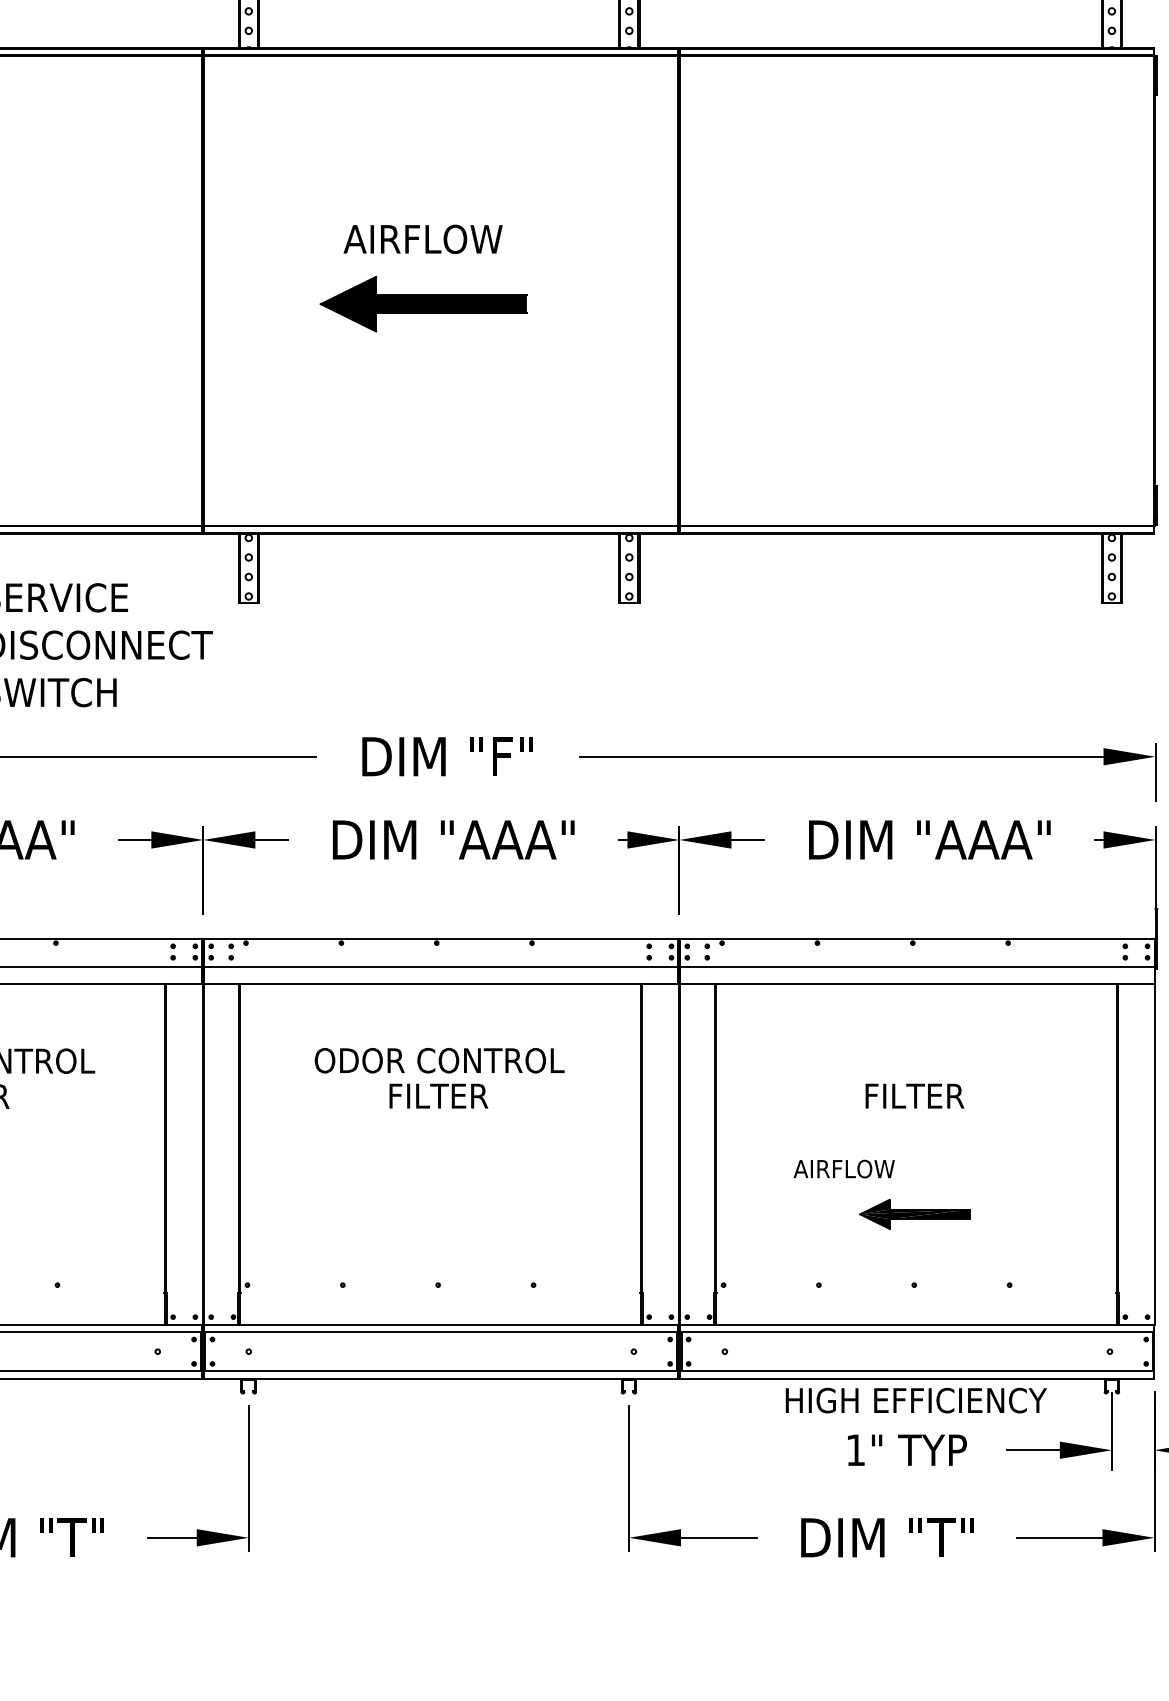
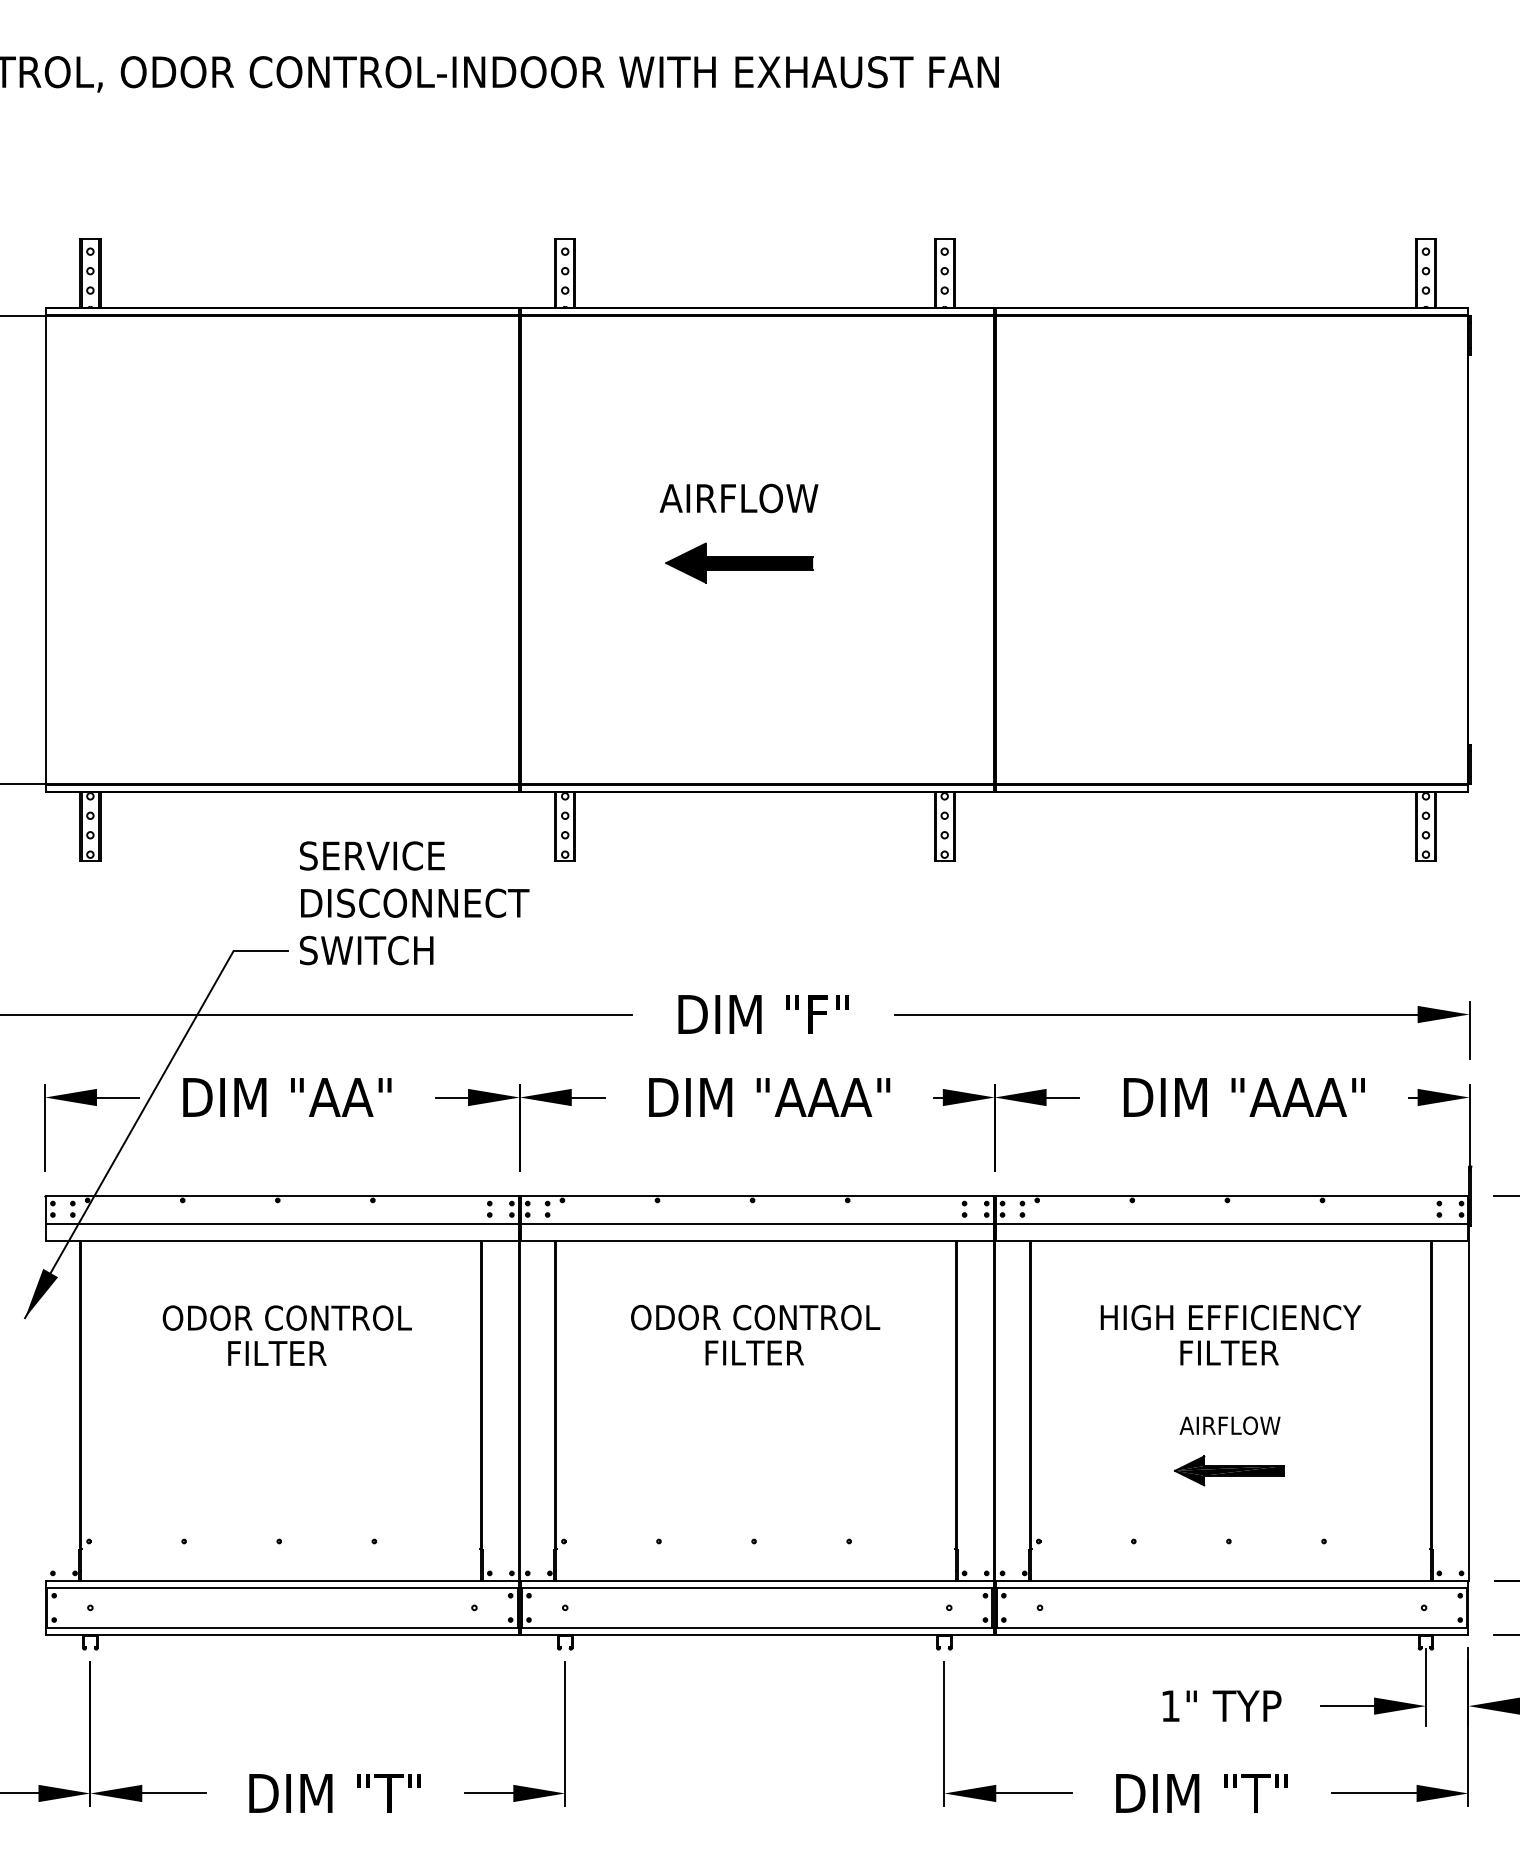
part: (423, 303) -> (739, 562), size x0.71
text: (843, 1168) -> (1229, 1425), moved
text: (915, 1400) -> (1230, 1317), moved

